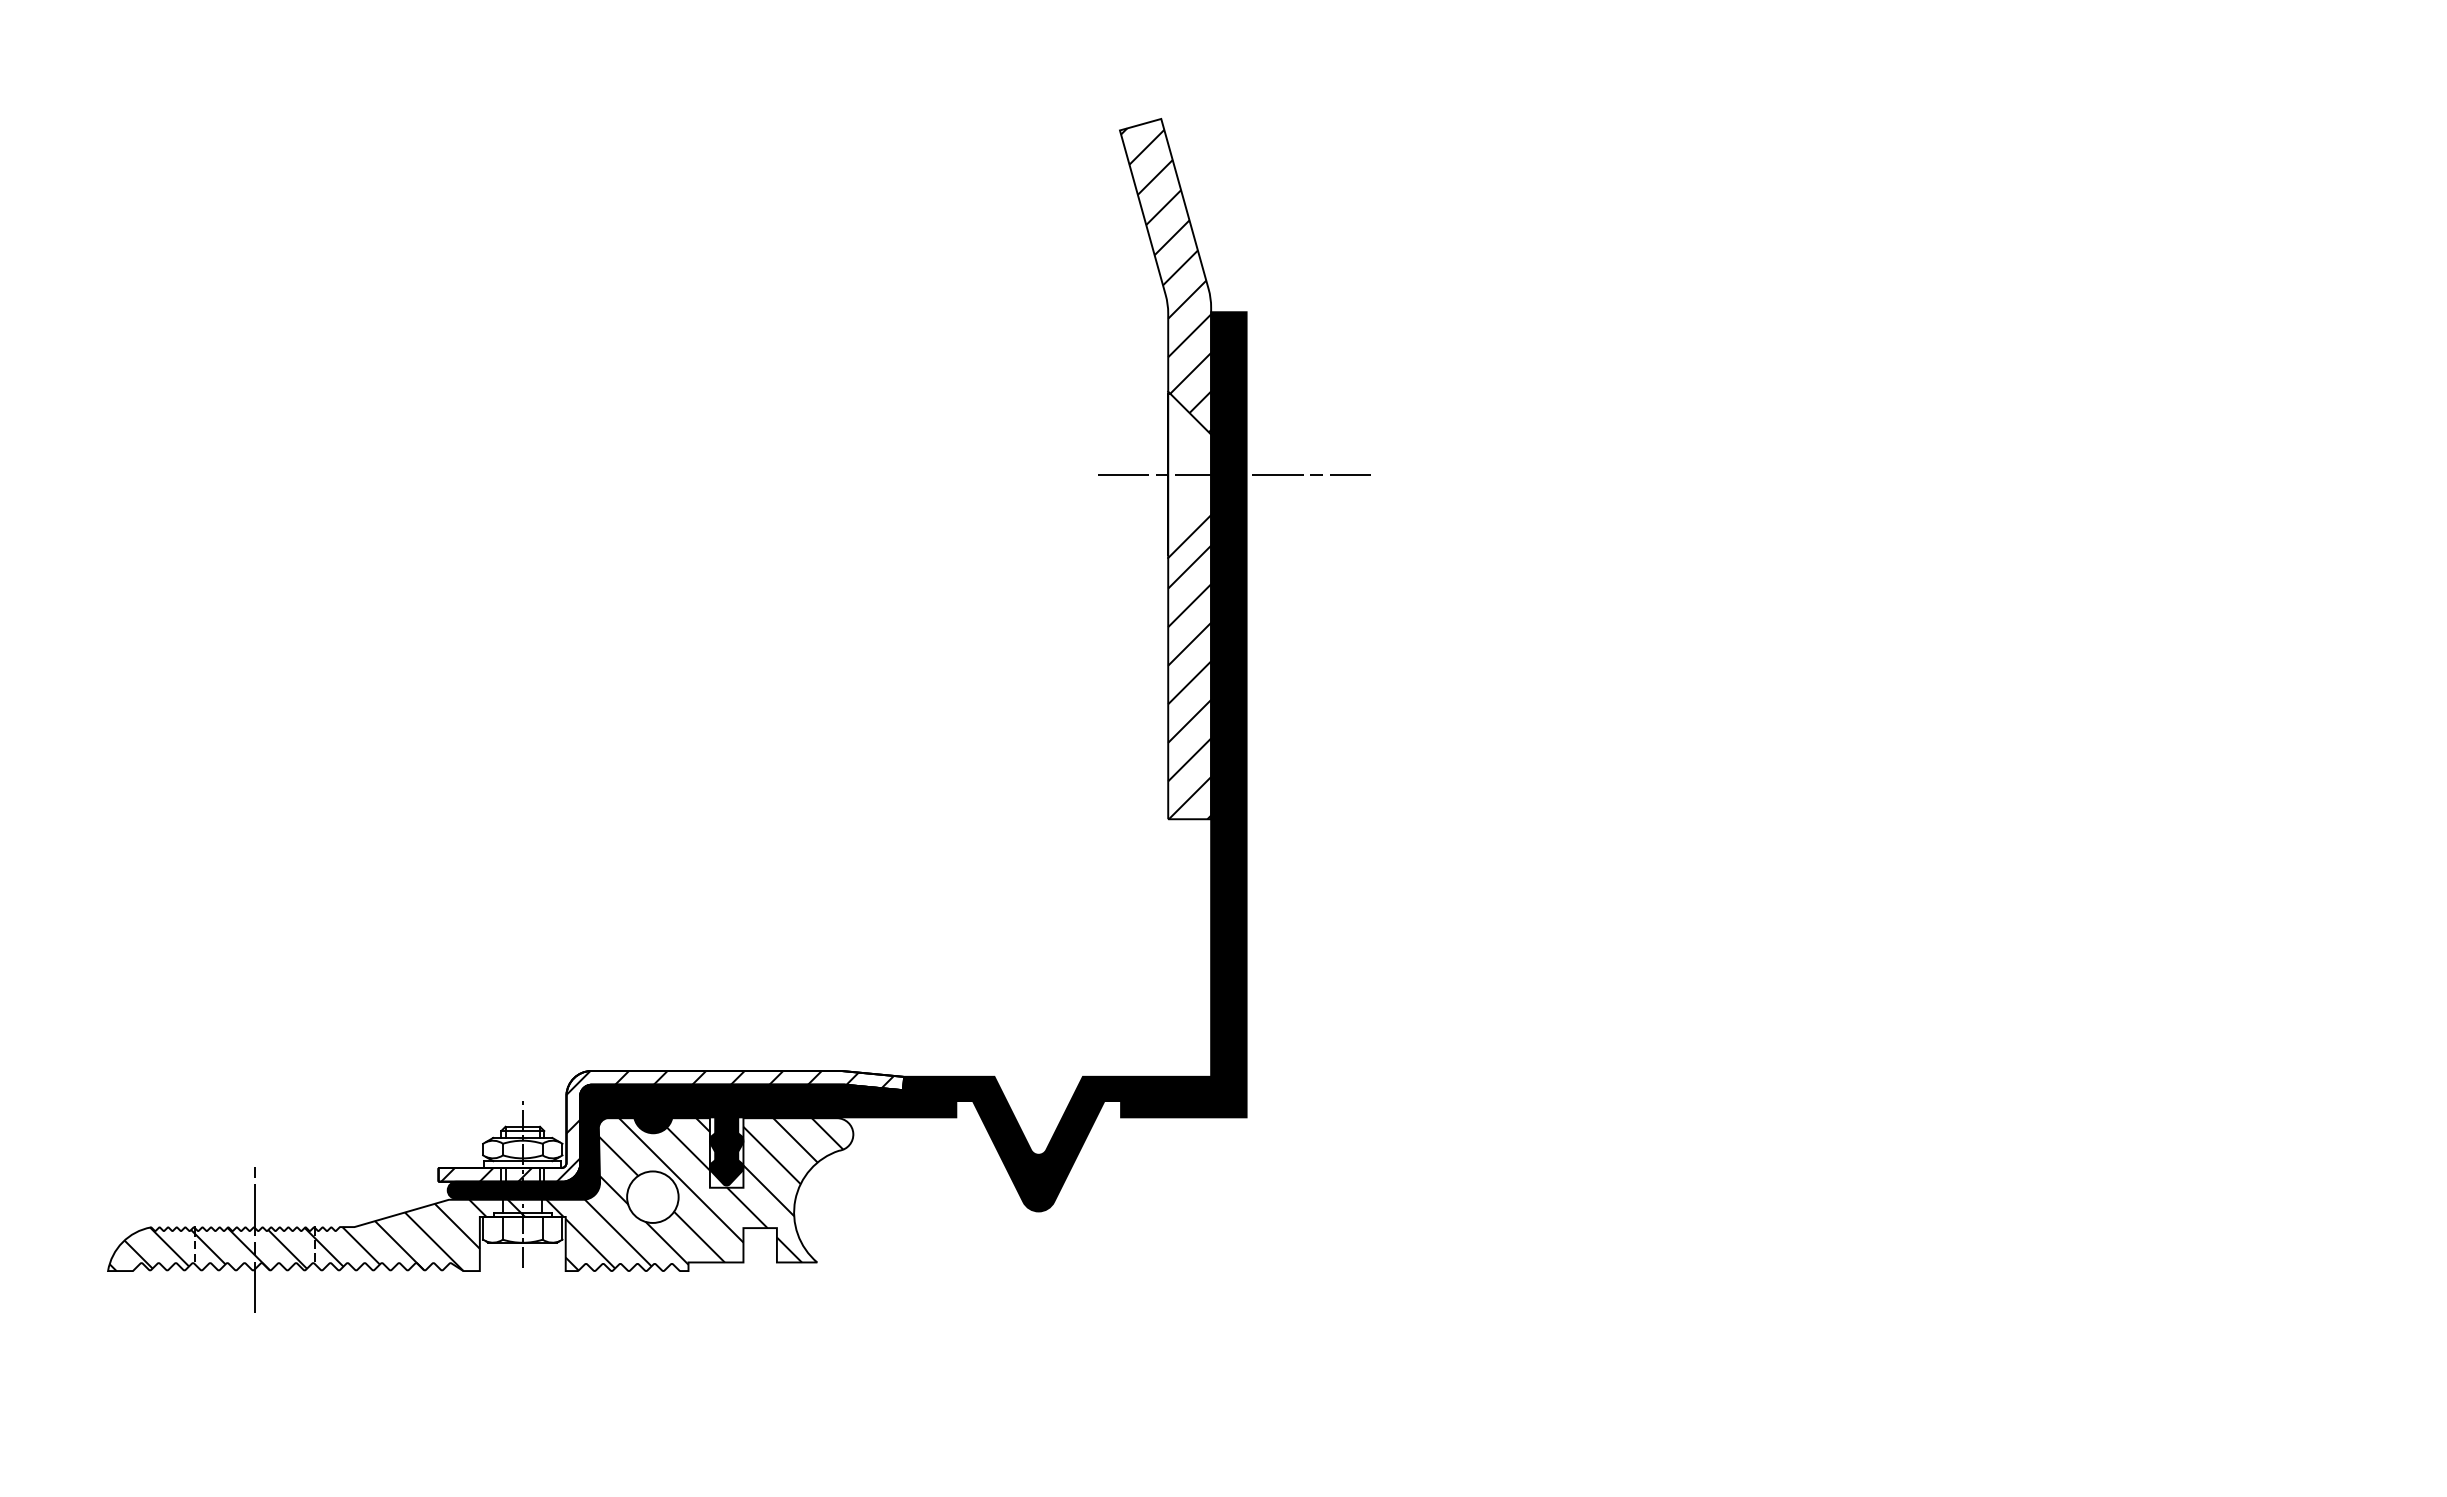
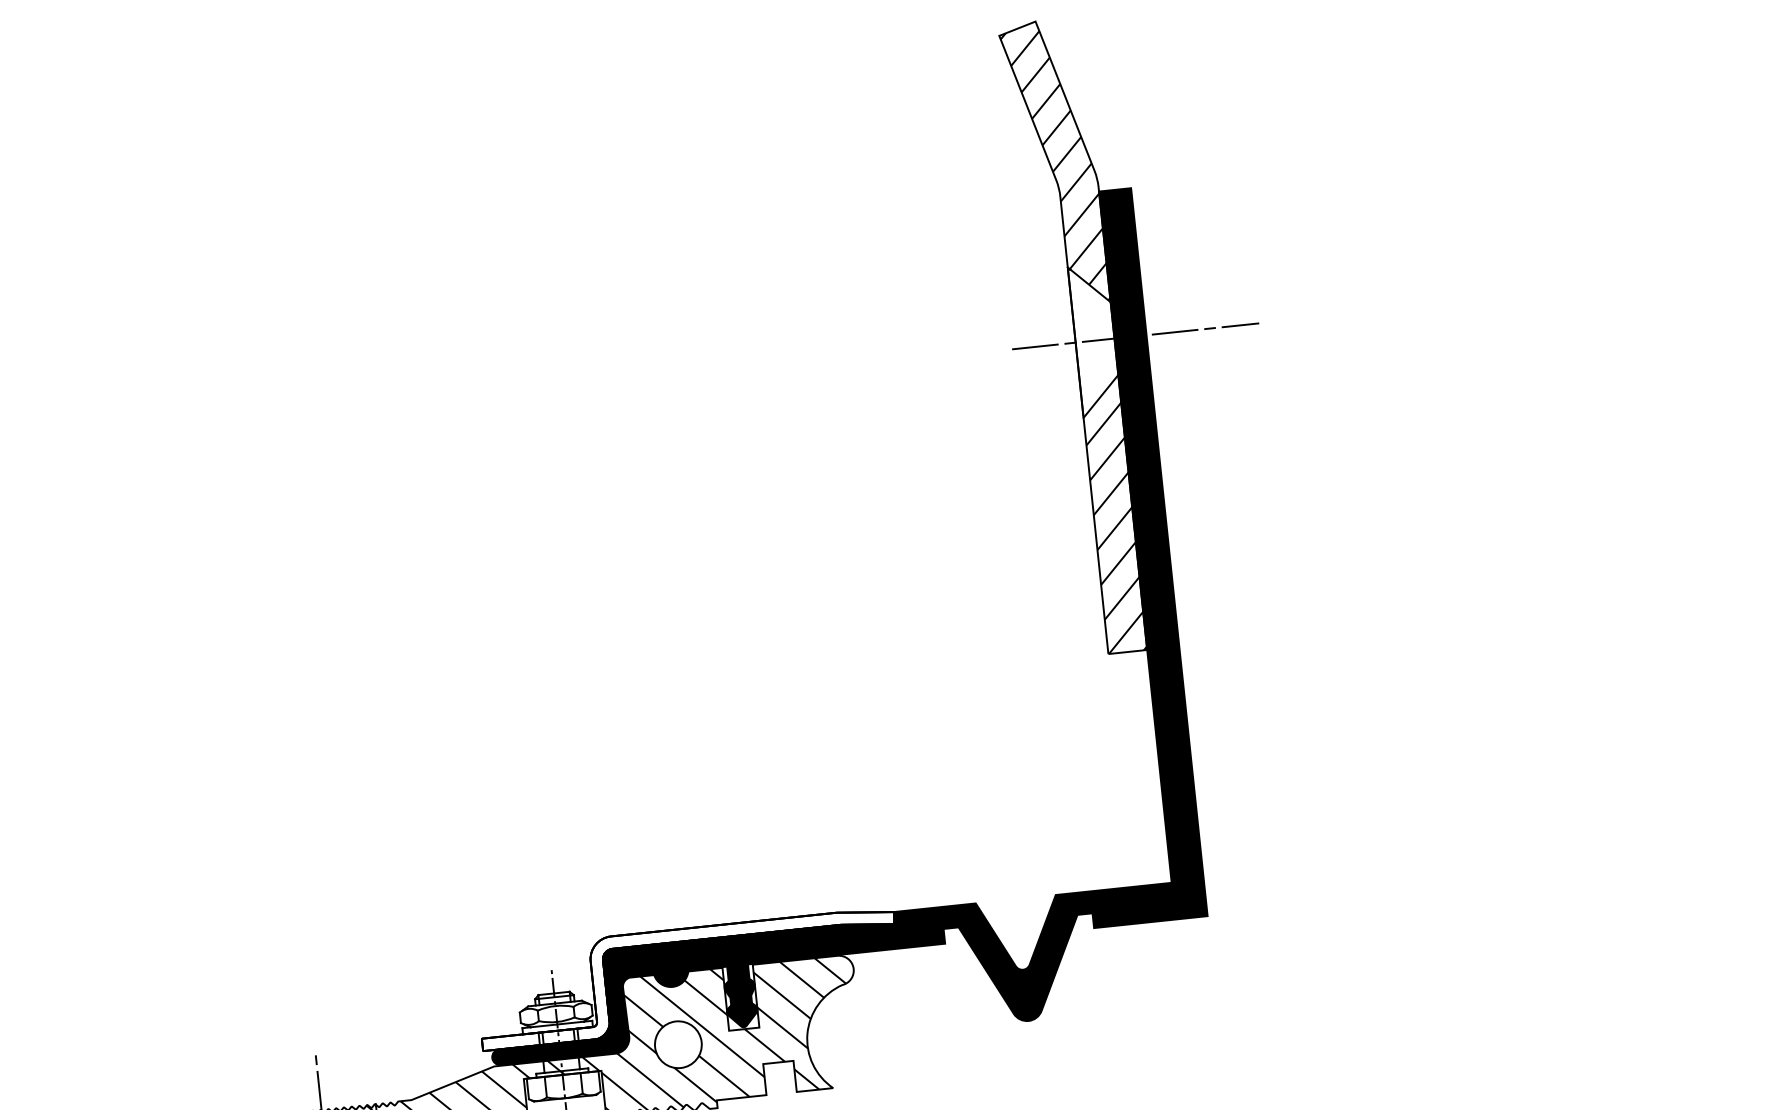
hatch: (667, 1125) -> (684, 978), removed

